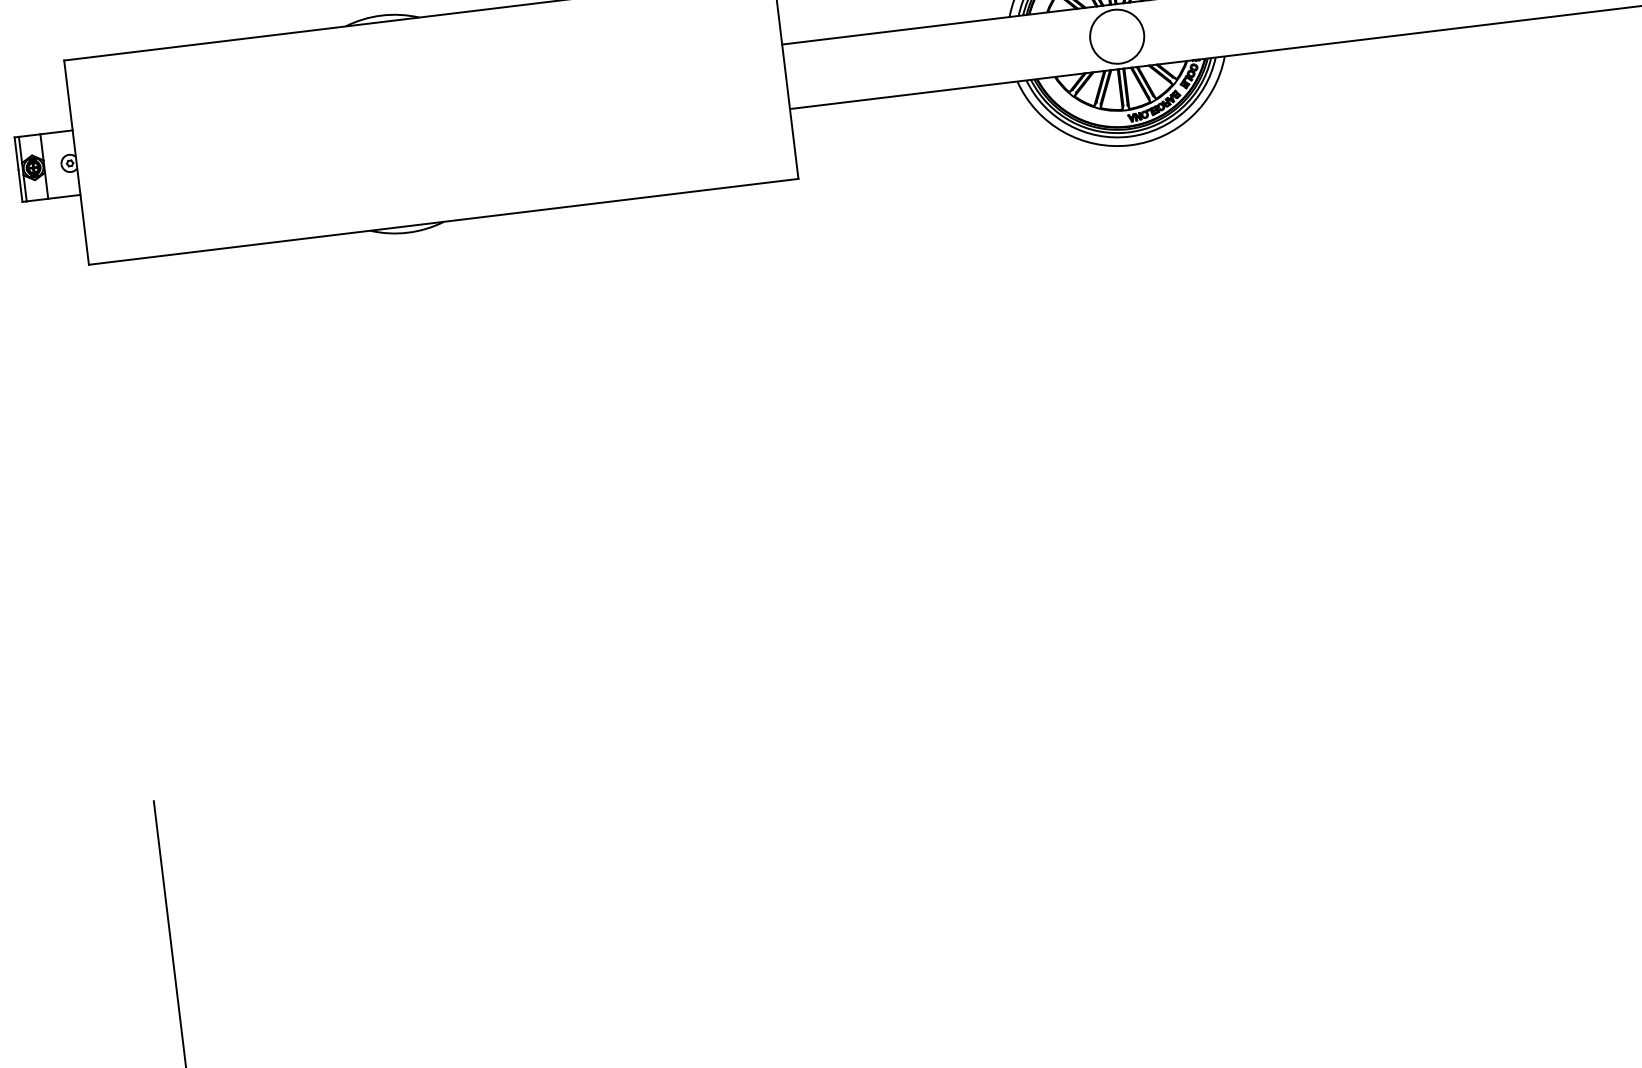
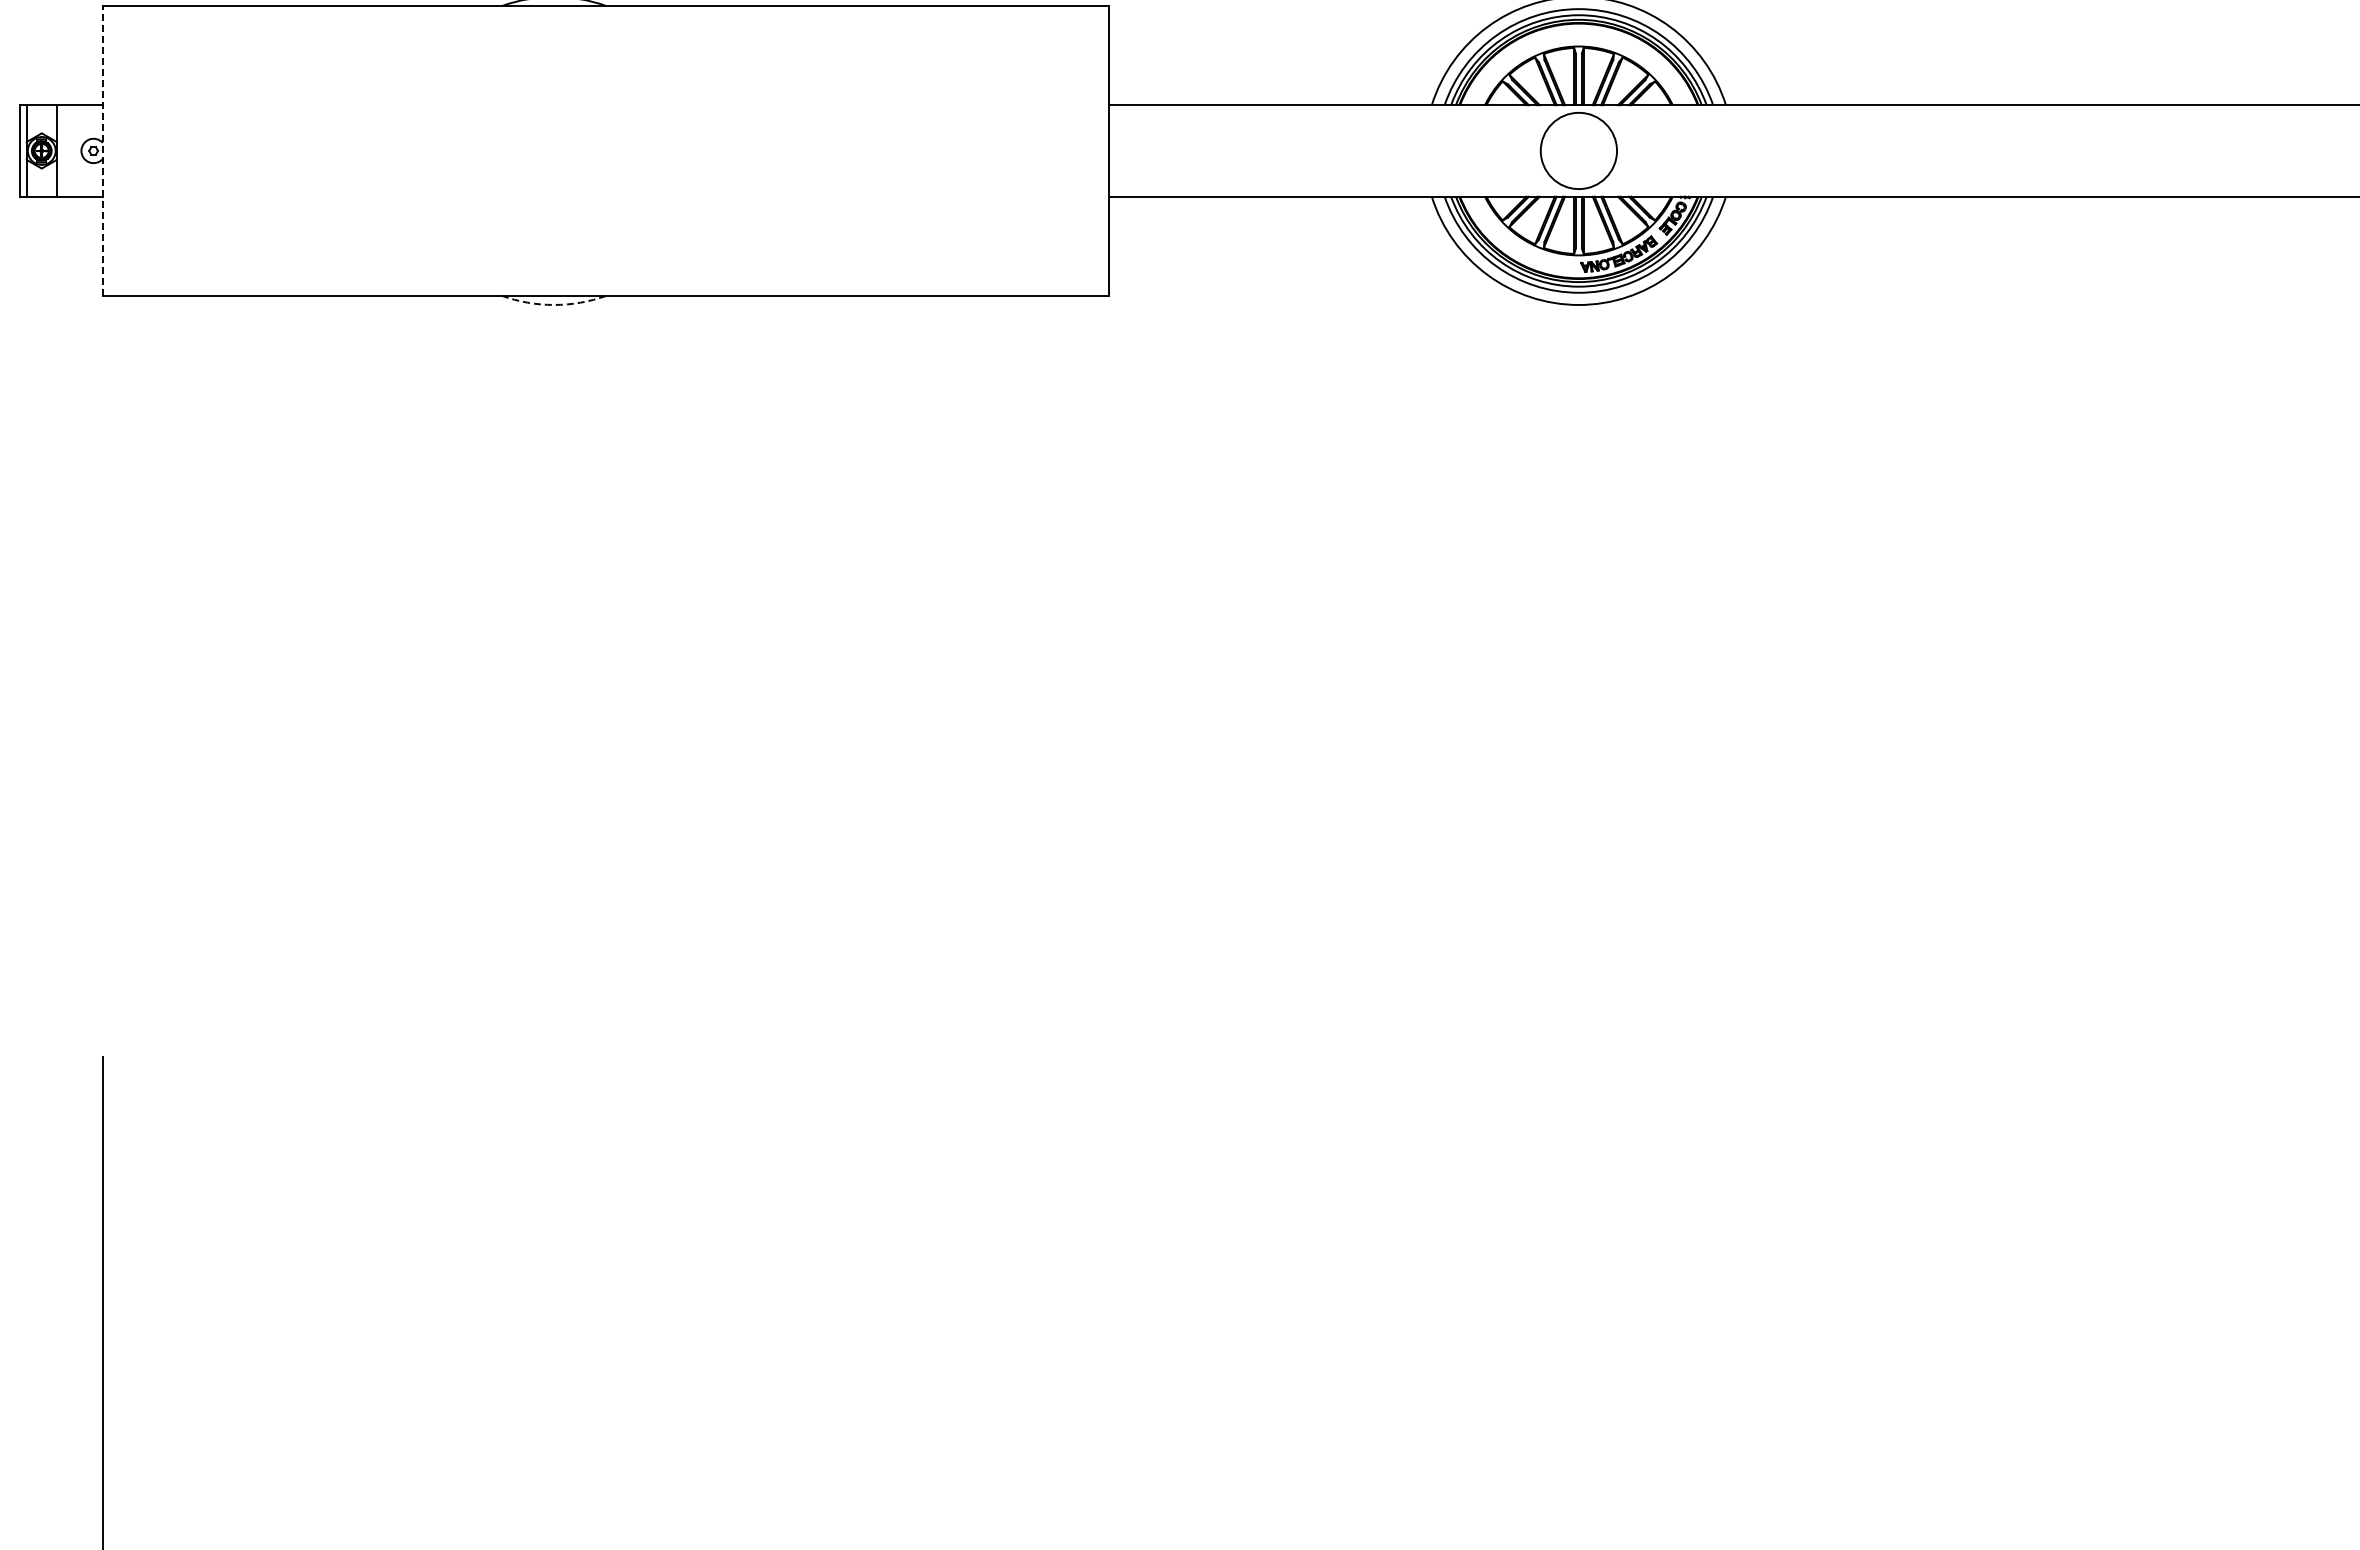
line: (76, 162) -> (102, 150), solid -> dashed
arc: (408, 232) -> (554, 304), solid -> dashed

